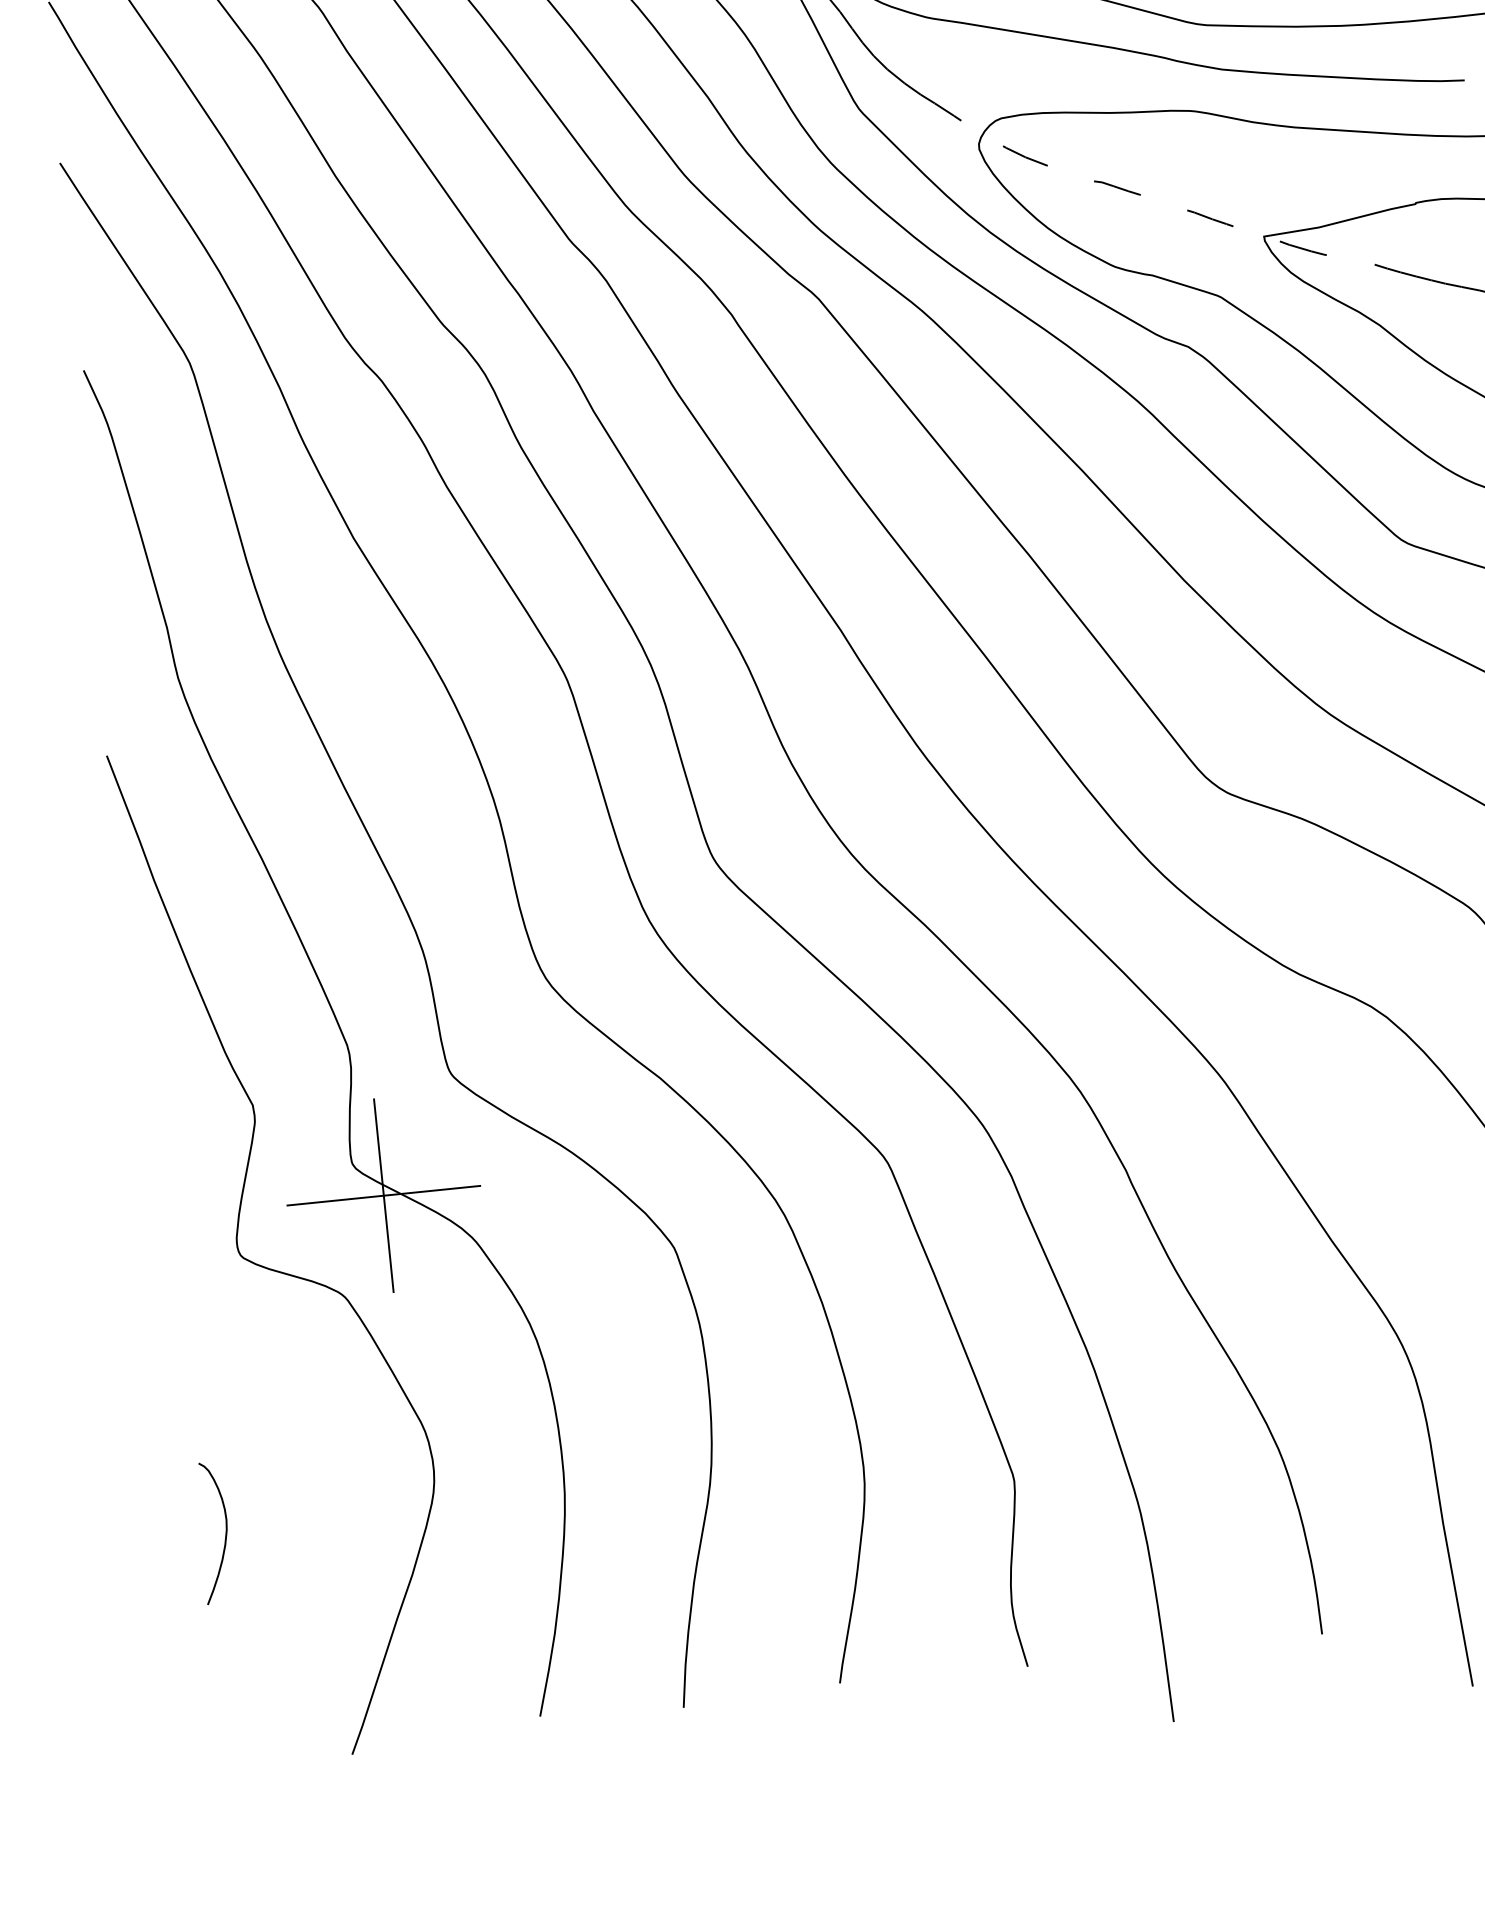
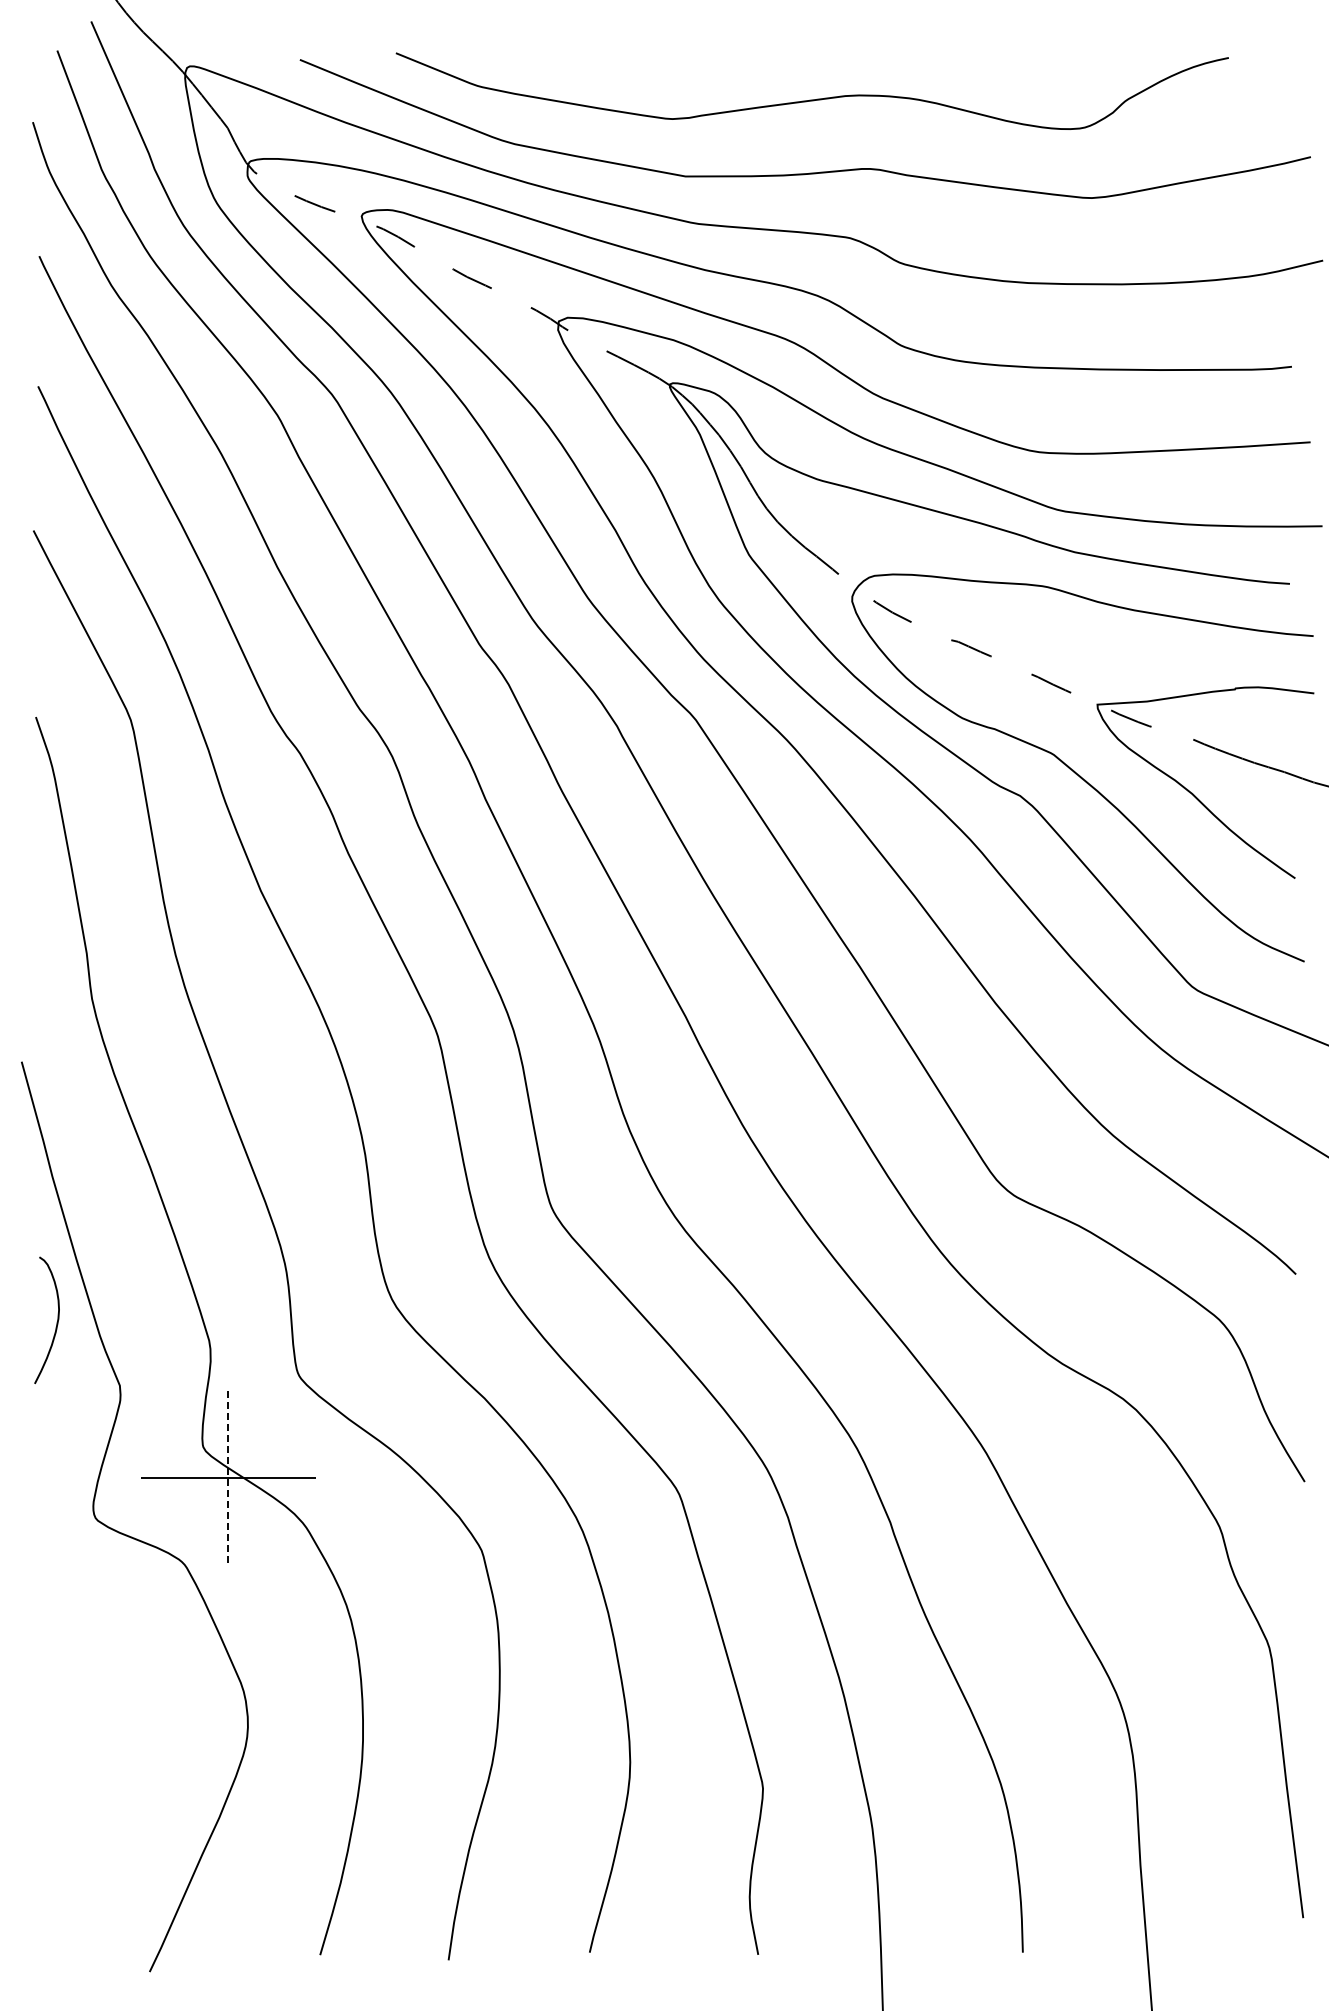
line: (384, 1196) -> (228, 1478), solid -> dashed
curve: (225, 1534) -> (56, 1322), moved

